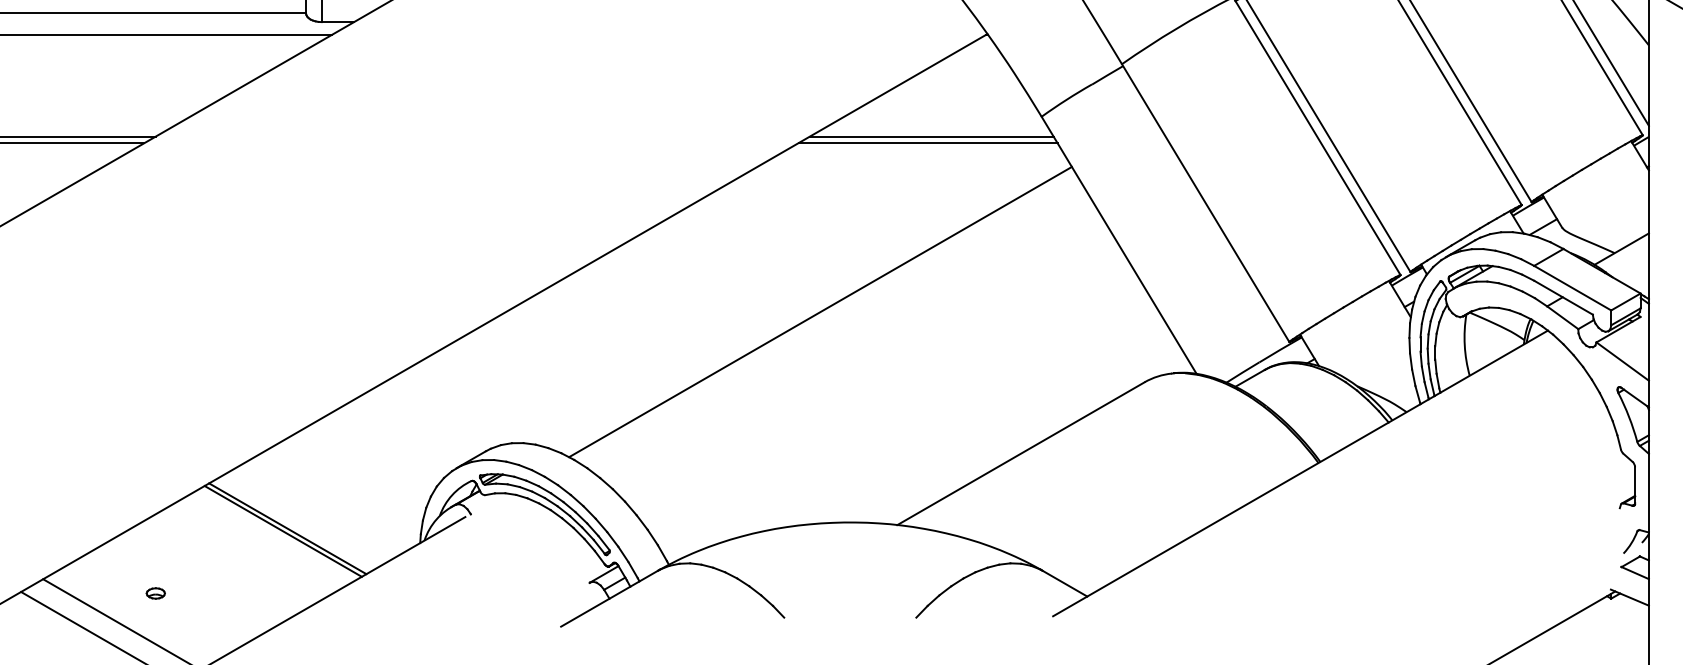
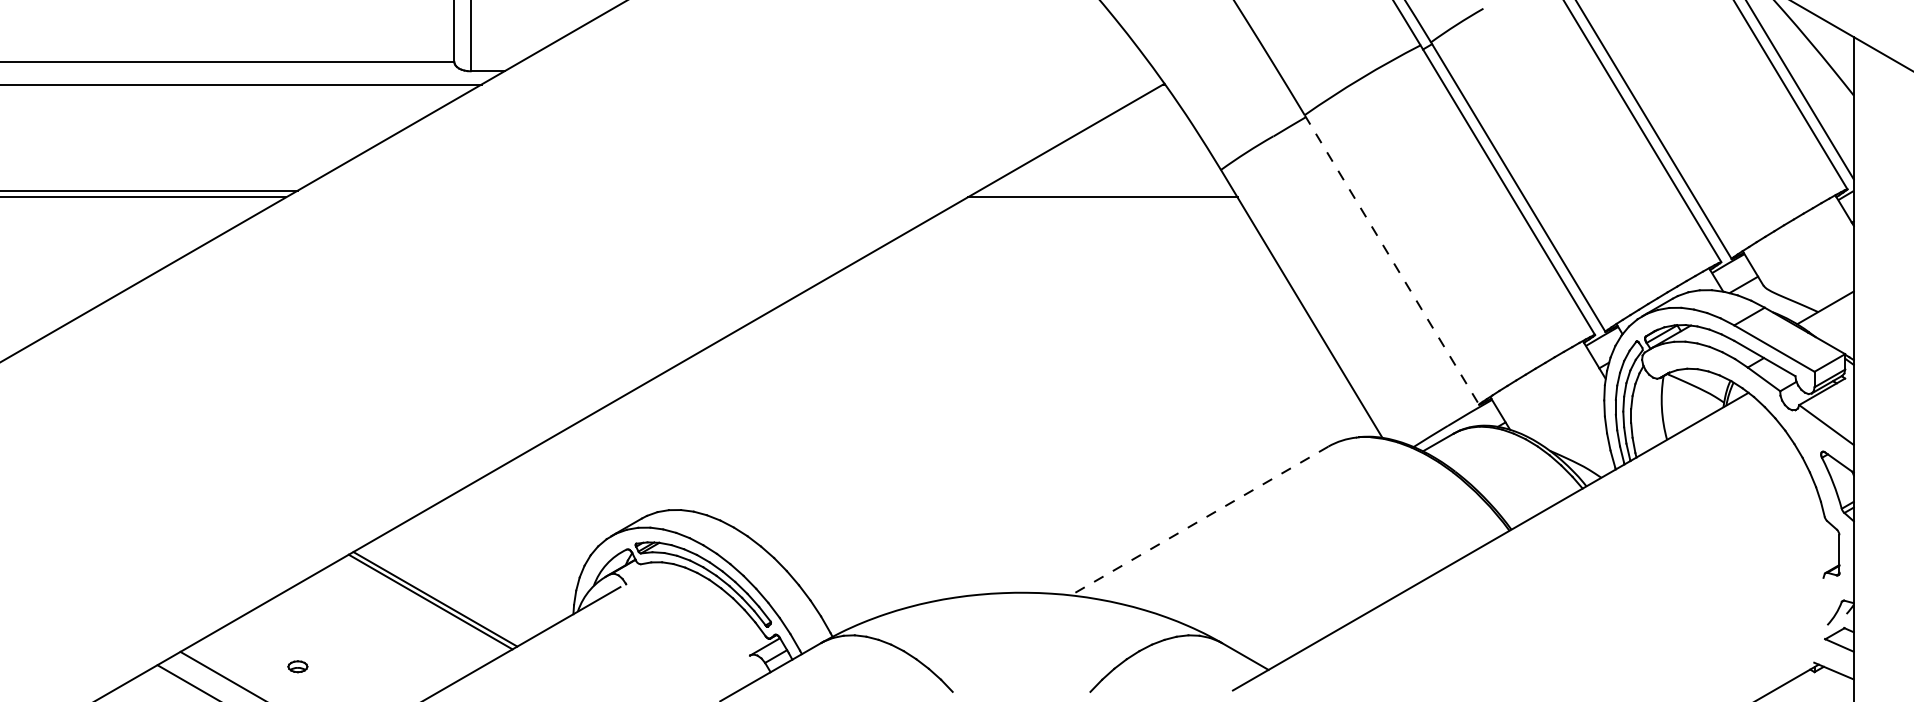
line: (931, 136) -> (1106, 190), removed
line: (1205, 203) -> (1391, 260), solid -> dashed
line: (820, 312) -> (990, 373), removed
line: (1021, 454) -> (1199, 521), solid -> dashed

